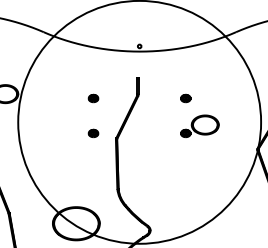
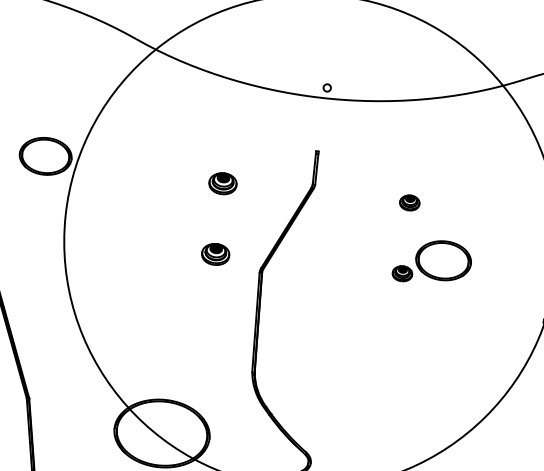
part: (93, 98) -> (222, 183), size x1.4
part: (93, 133) -> (215, 254), size x1.4

